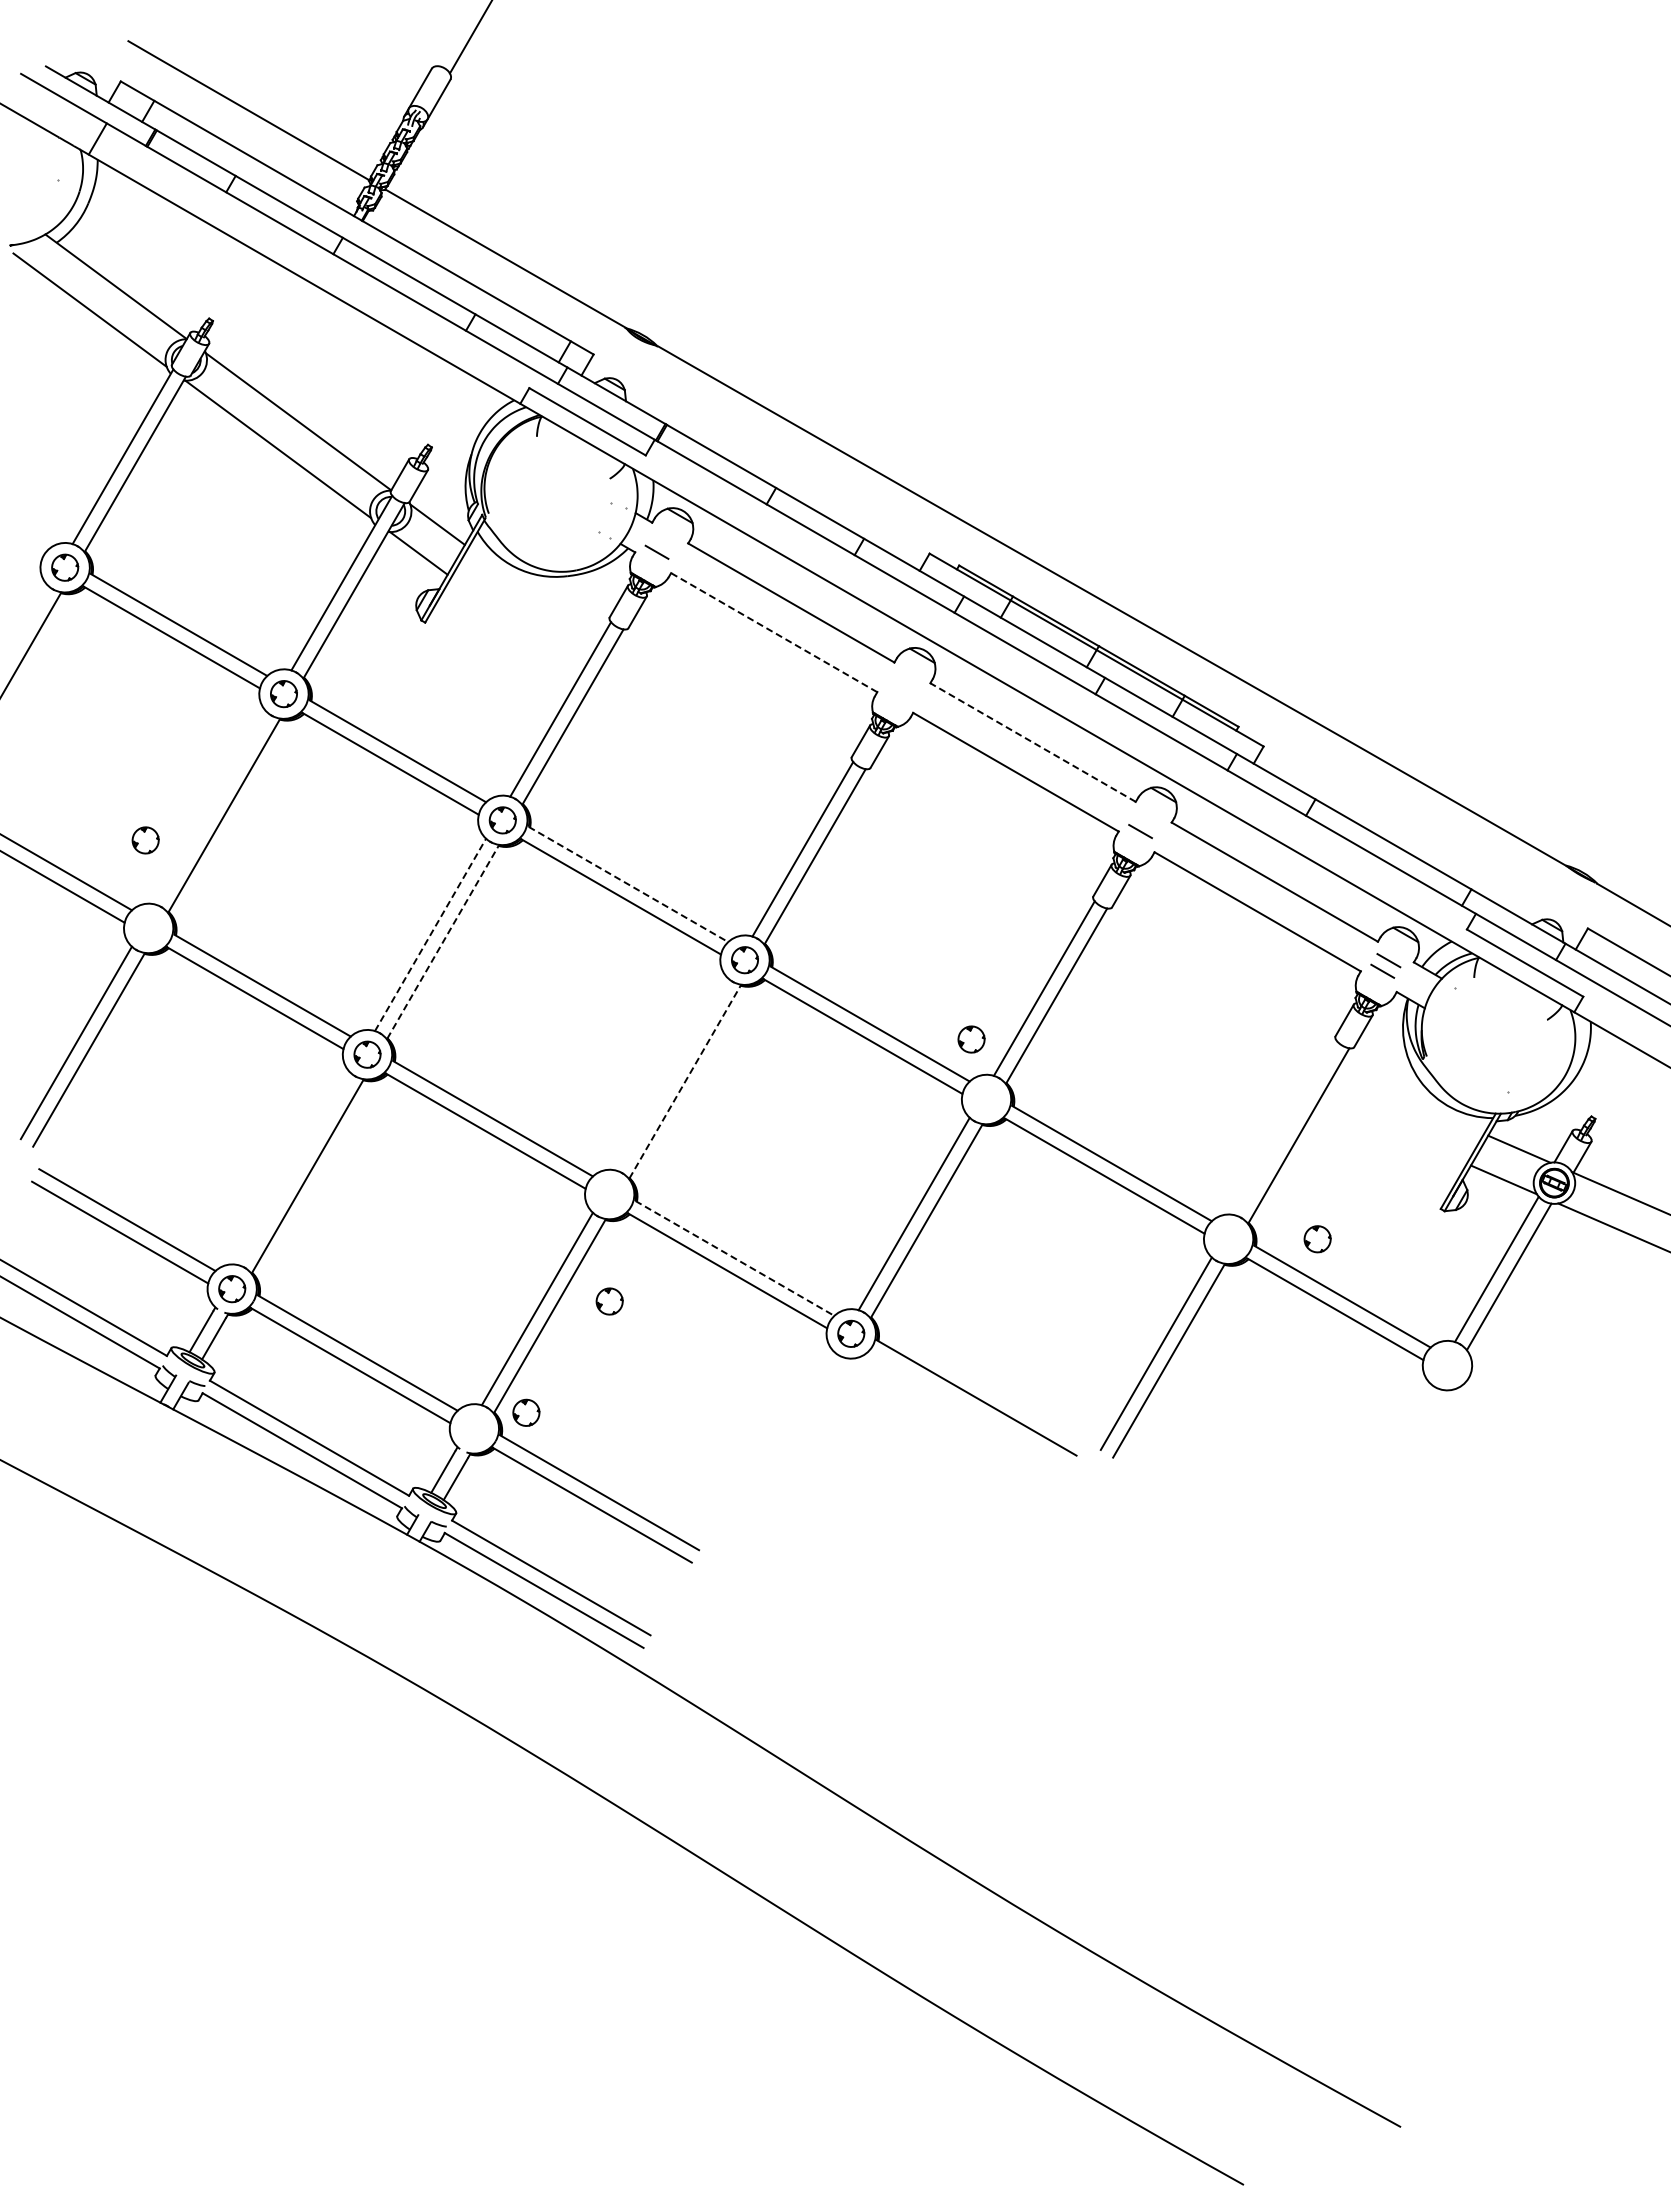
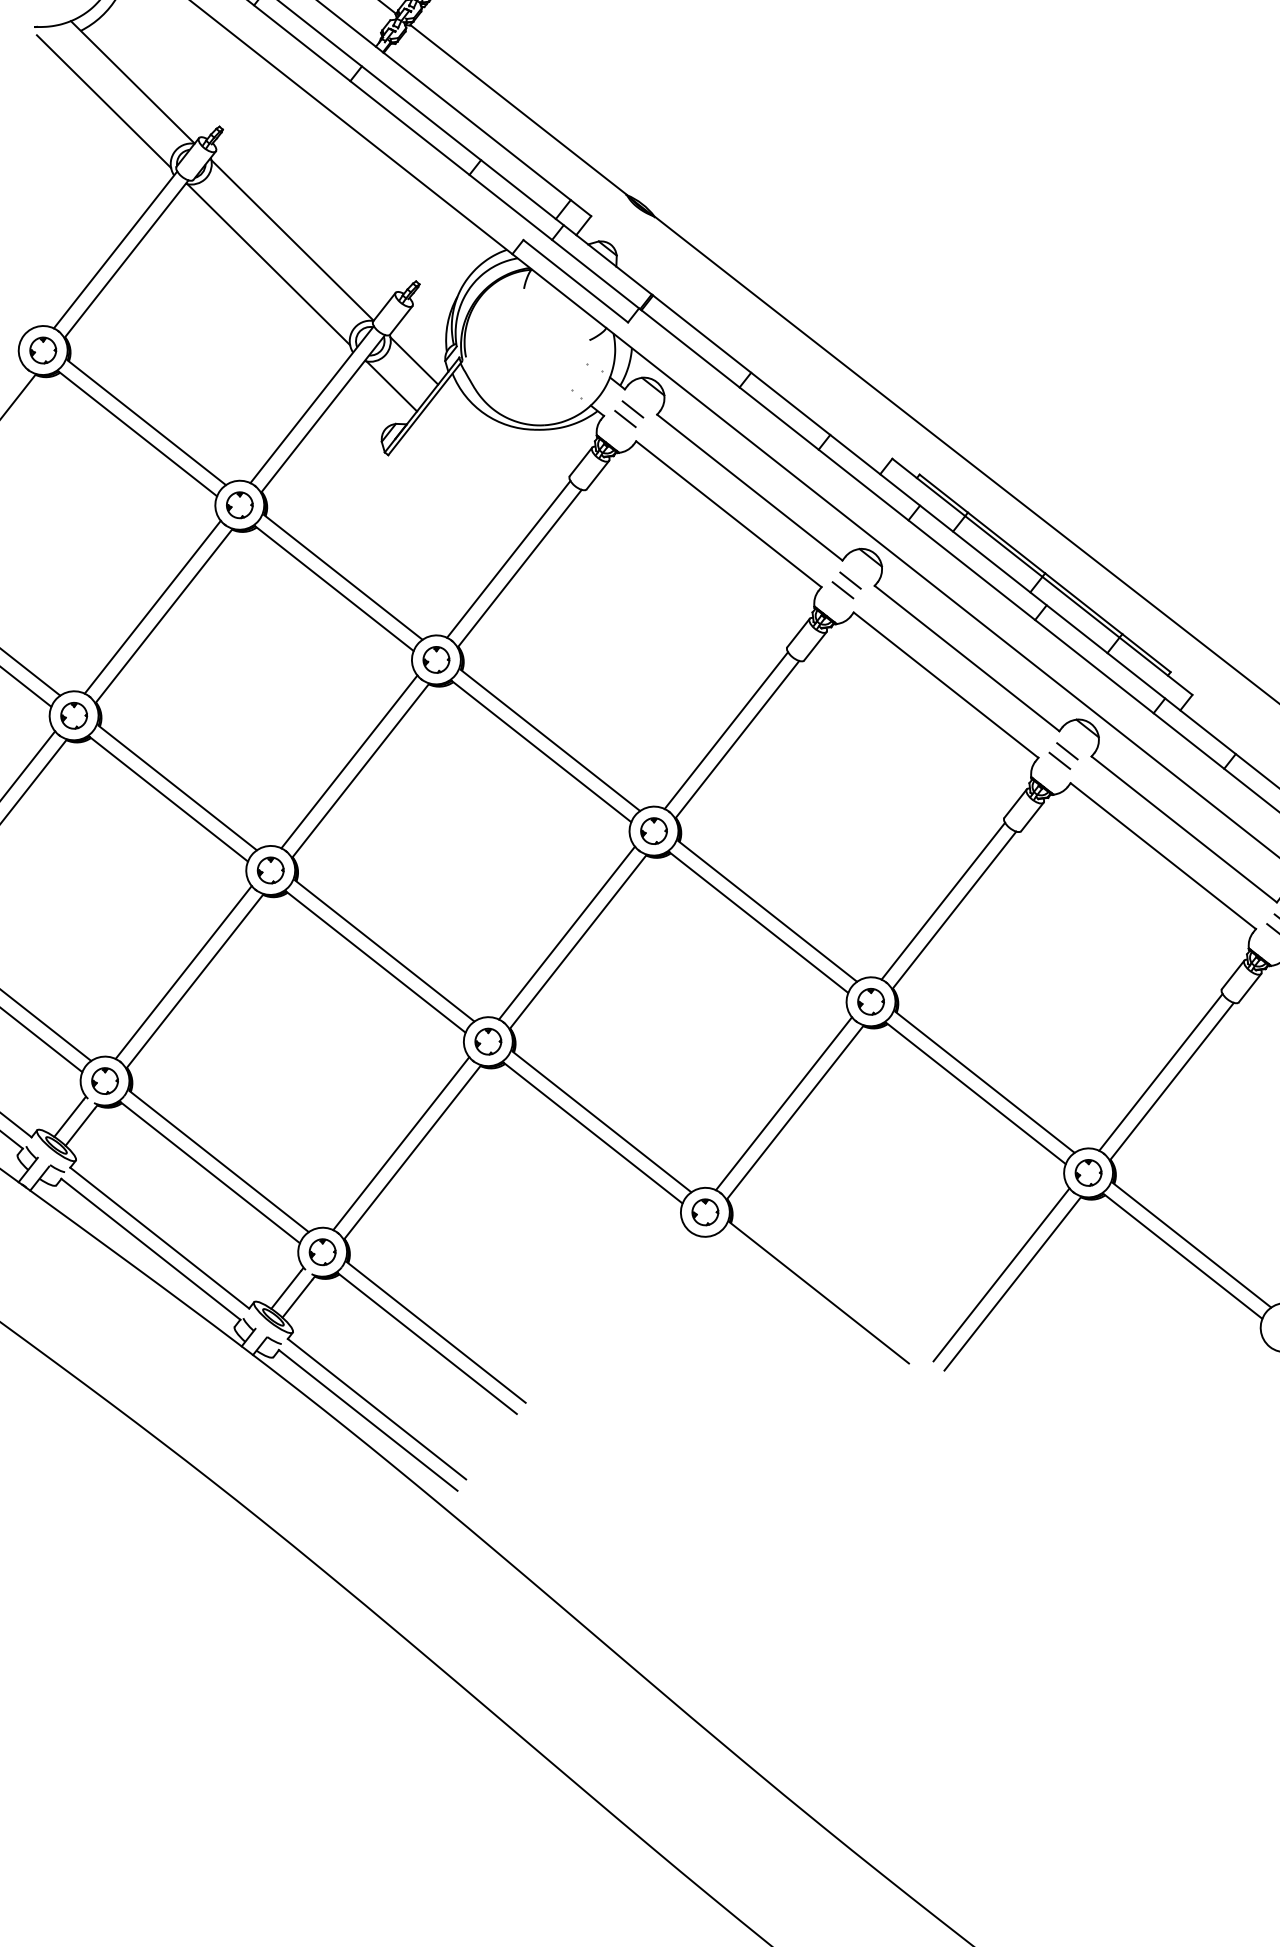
line: (662, 541) -> (632, 409), added
line: (773, 632) -> (728, 514), dashed -> solid
line: (905, 681) -> (850, 580), added
line: (898, 691) -> (842, 589), added
line: (1033, 742) -> (967, 658), dashed -> solid
line: (211, 808) -> (152, 607), added
line: (1146, 820) -> (1067, 750), added
part: (145, 840) -> (73, 715), moved
line: (628, 884) -> (550, 740), dashed -> solid
line: (430, 934) -> (349, 761), dashed -> solid
line: (443, 942) -> (361, 771), dashed -> solid
part: (971, 1039) -> (871, 1001), moved
line: (672, 1074) -> (566, 932), added
line: (685, 1081) -> (578, 941), dashed -> solid
line: (1286, 1128) -> (1160, 1072), added
line: (294, 1169) -> (182, 972), added
part: (1317, 1239) -> (1088, 1173), moved
line: (734, 1258) -> (601, 1121), dashed -> solid
part: (609, 1301) -> (488, 1041), moved
part: (526, 1412) -> (322, 1251), moved

